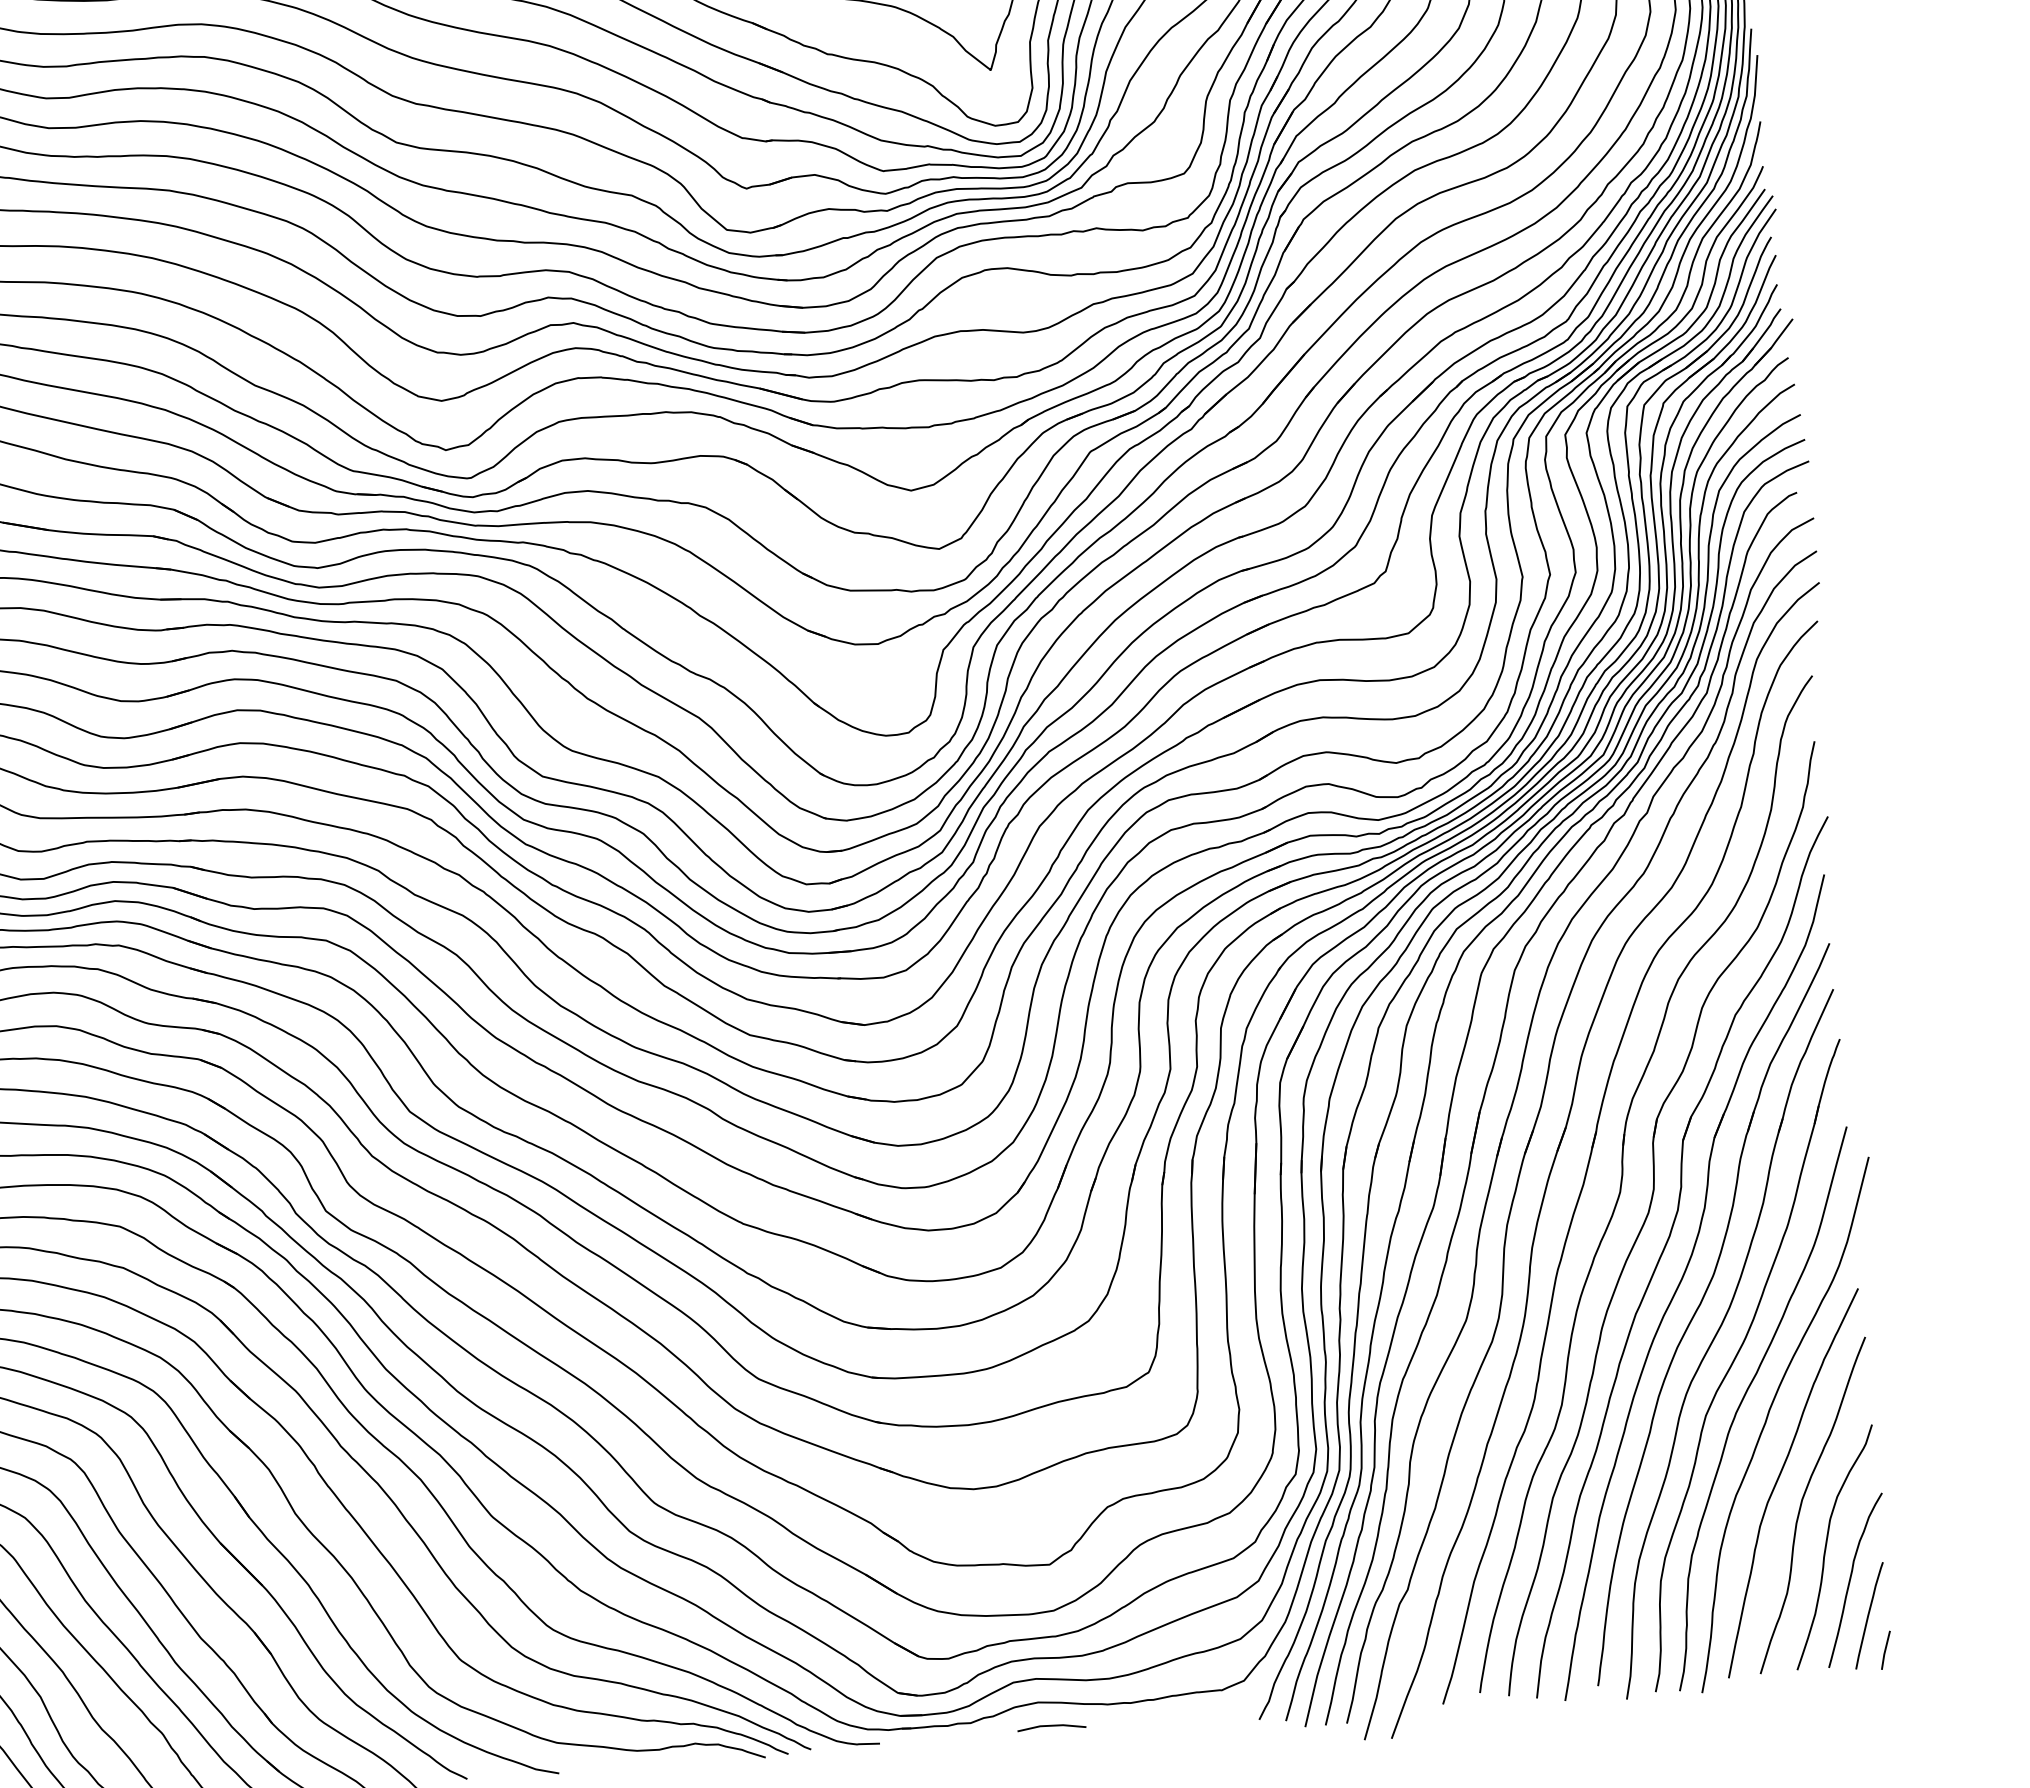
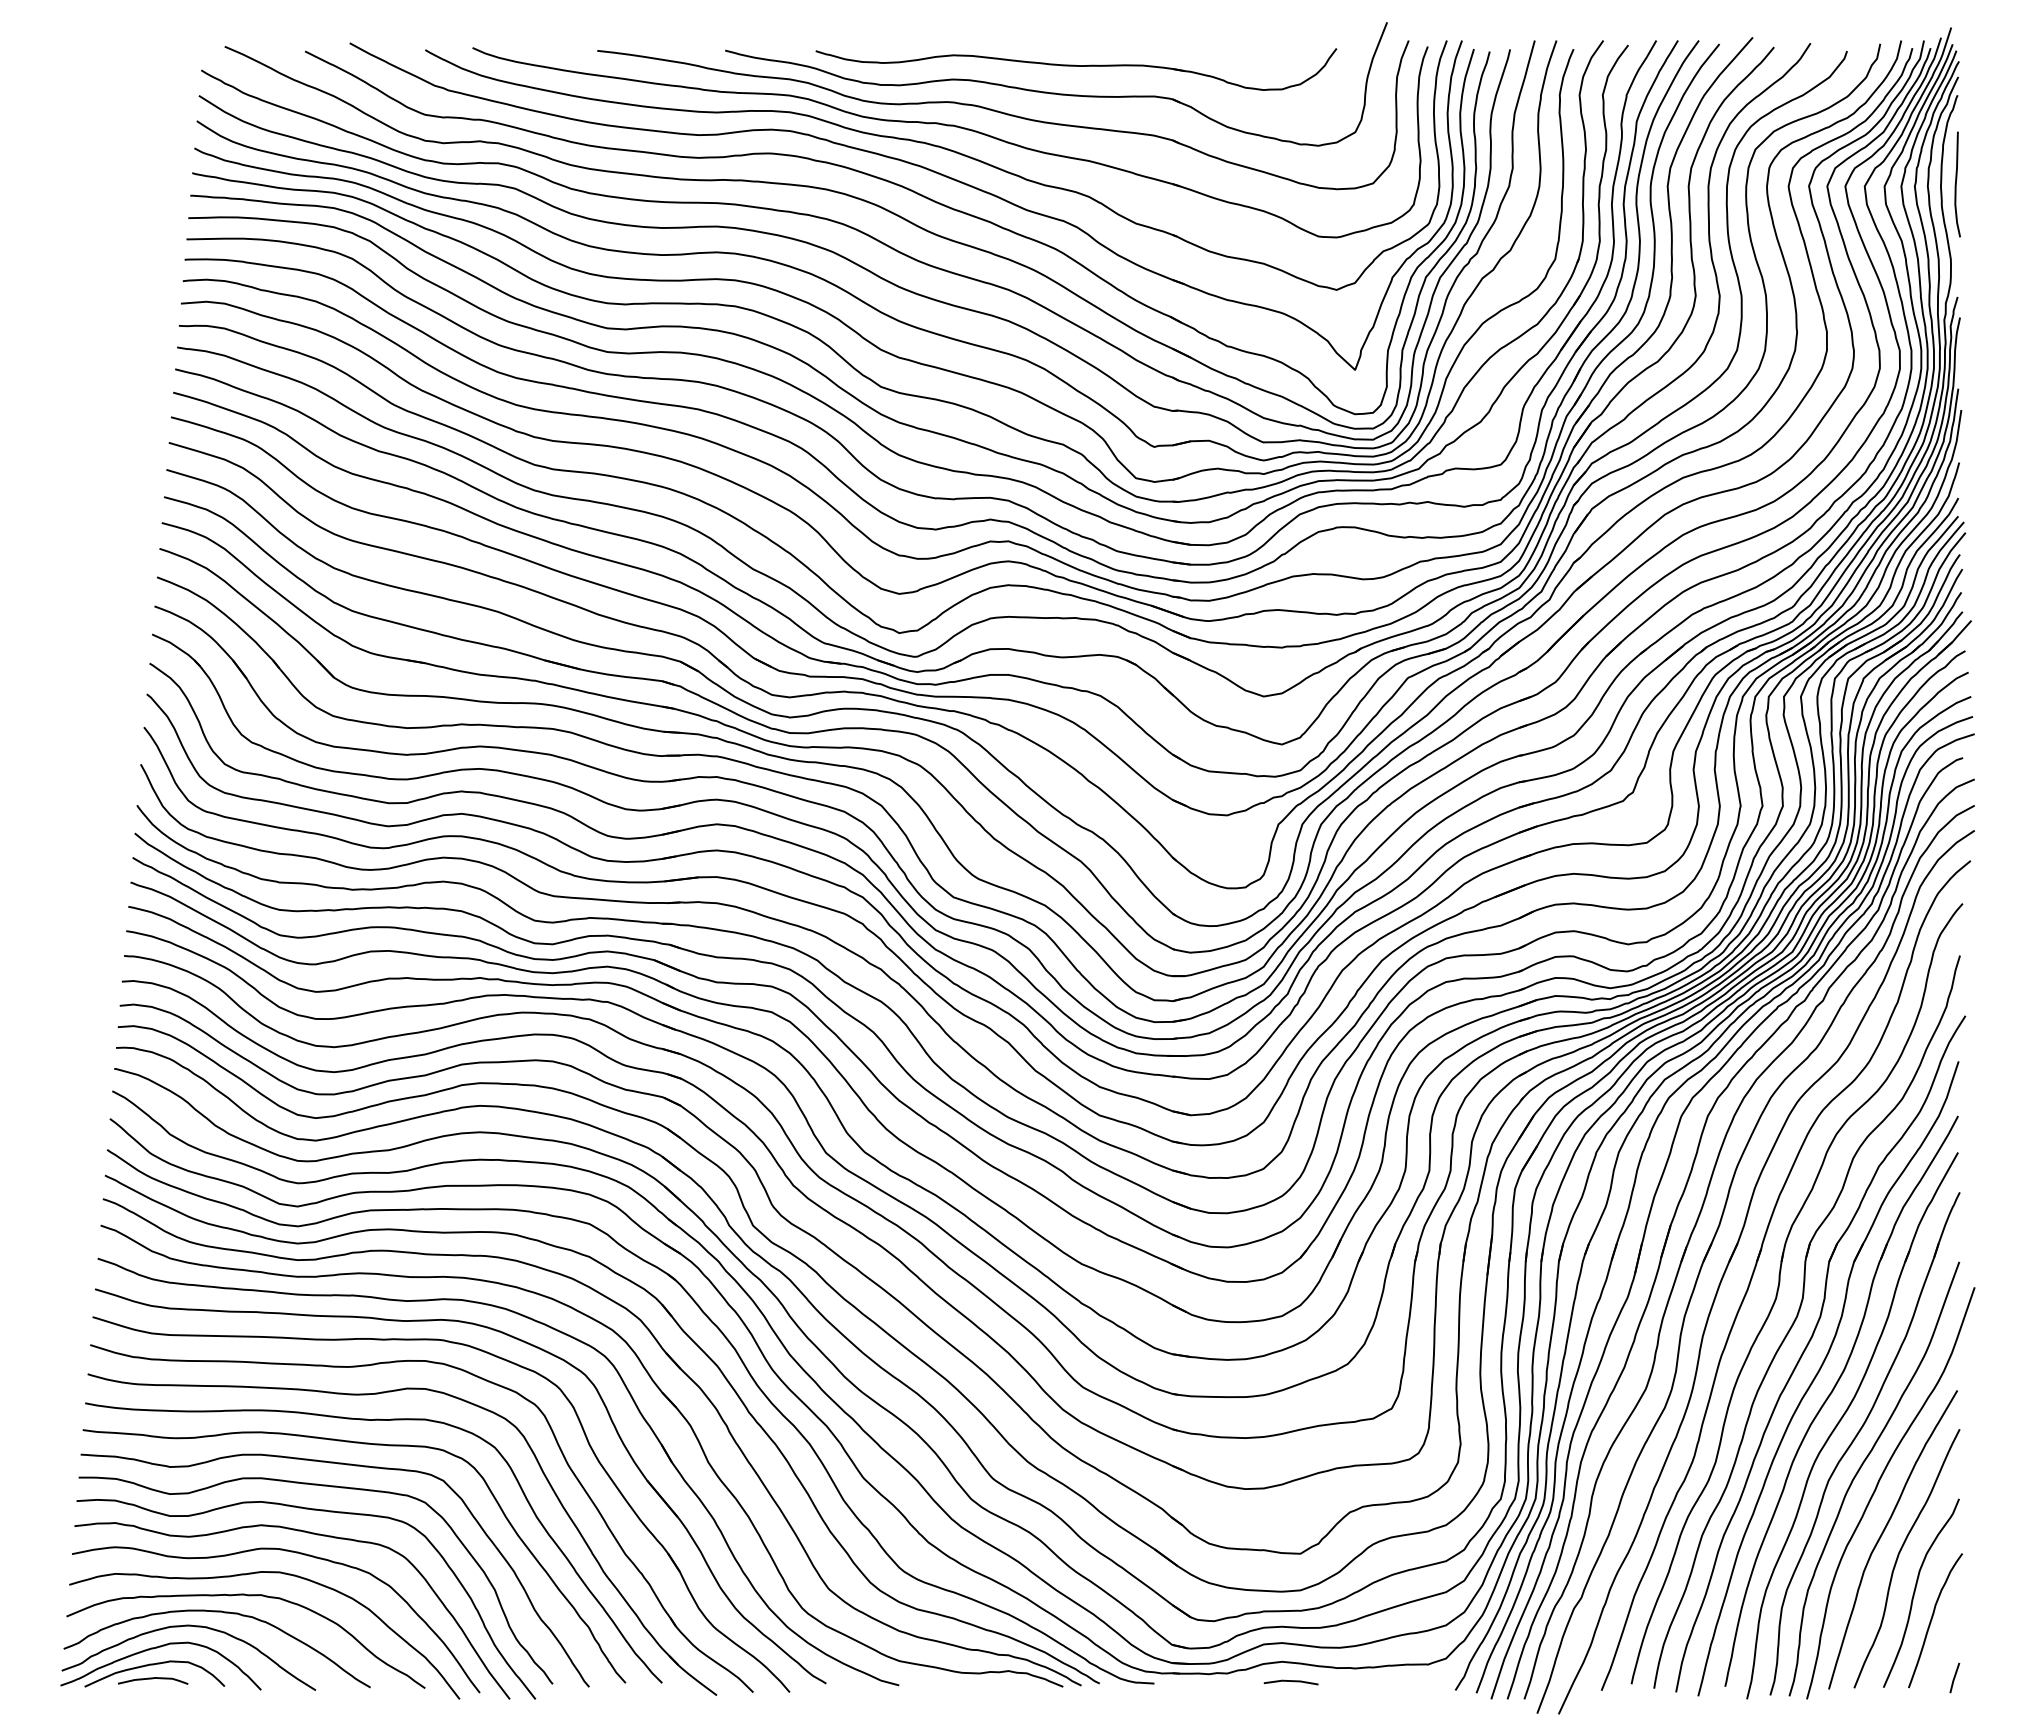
curve: (1869, 1615) -> (1944, 1649), removed

